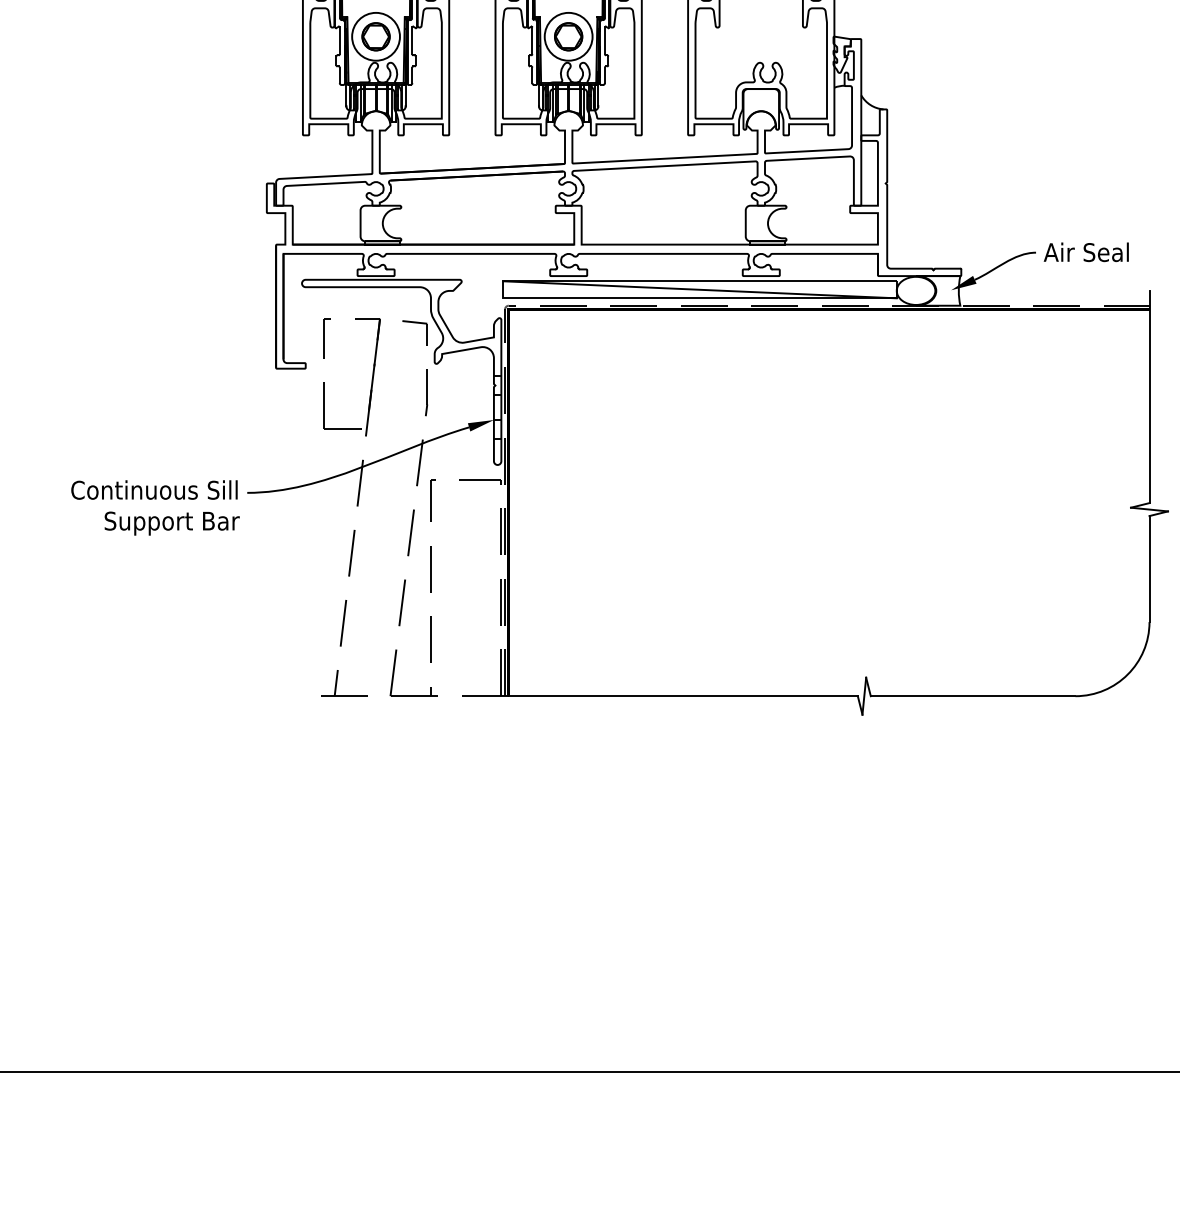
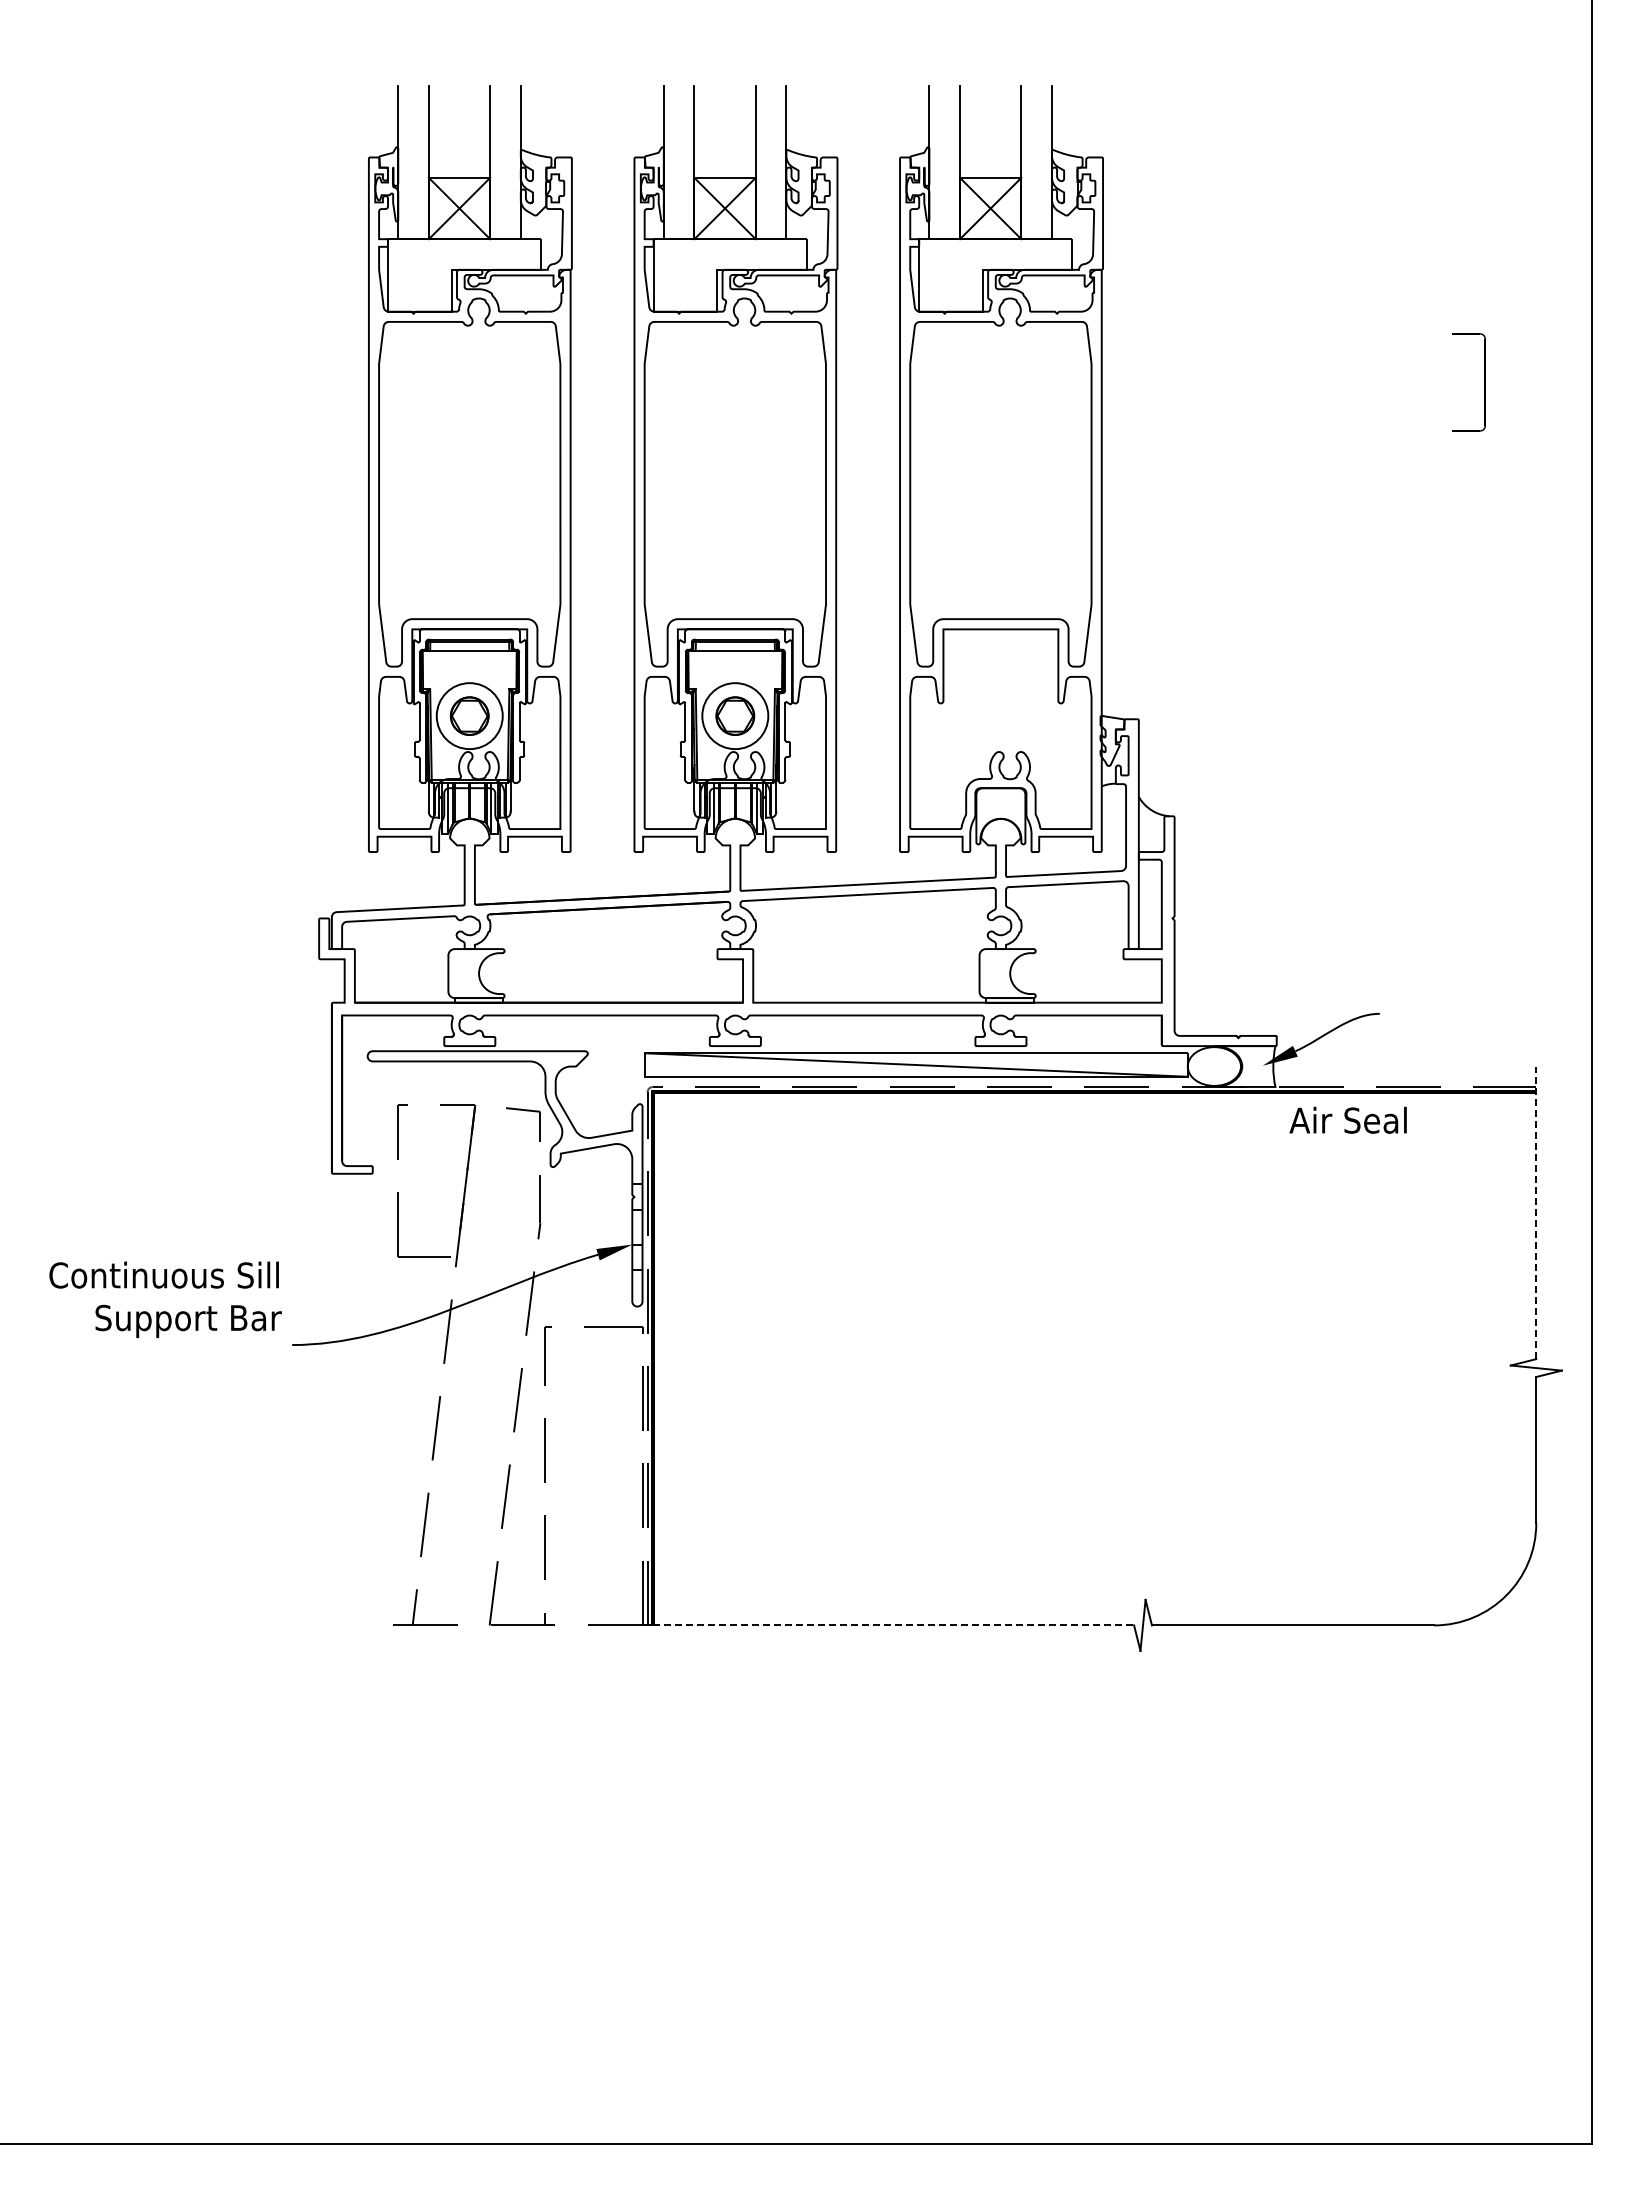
text: (1085, 251) -> (1347, 1119), moved
line: (1149, 396) -> (1536, 1212), solid -> dashed
text: (155, 507) -> (165, 1299), moved
line: (683, 696) -> (893, 1625), solid -> dashed

